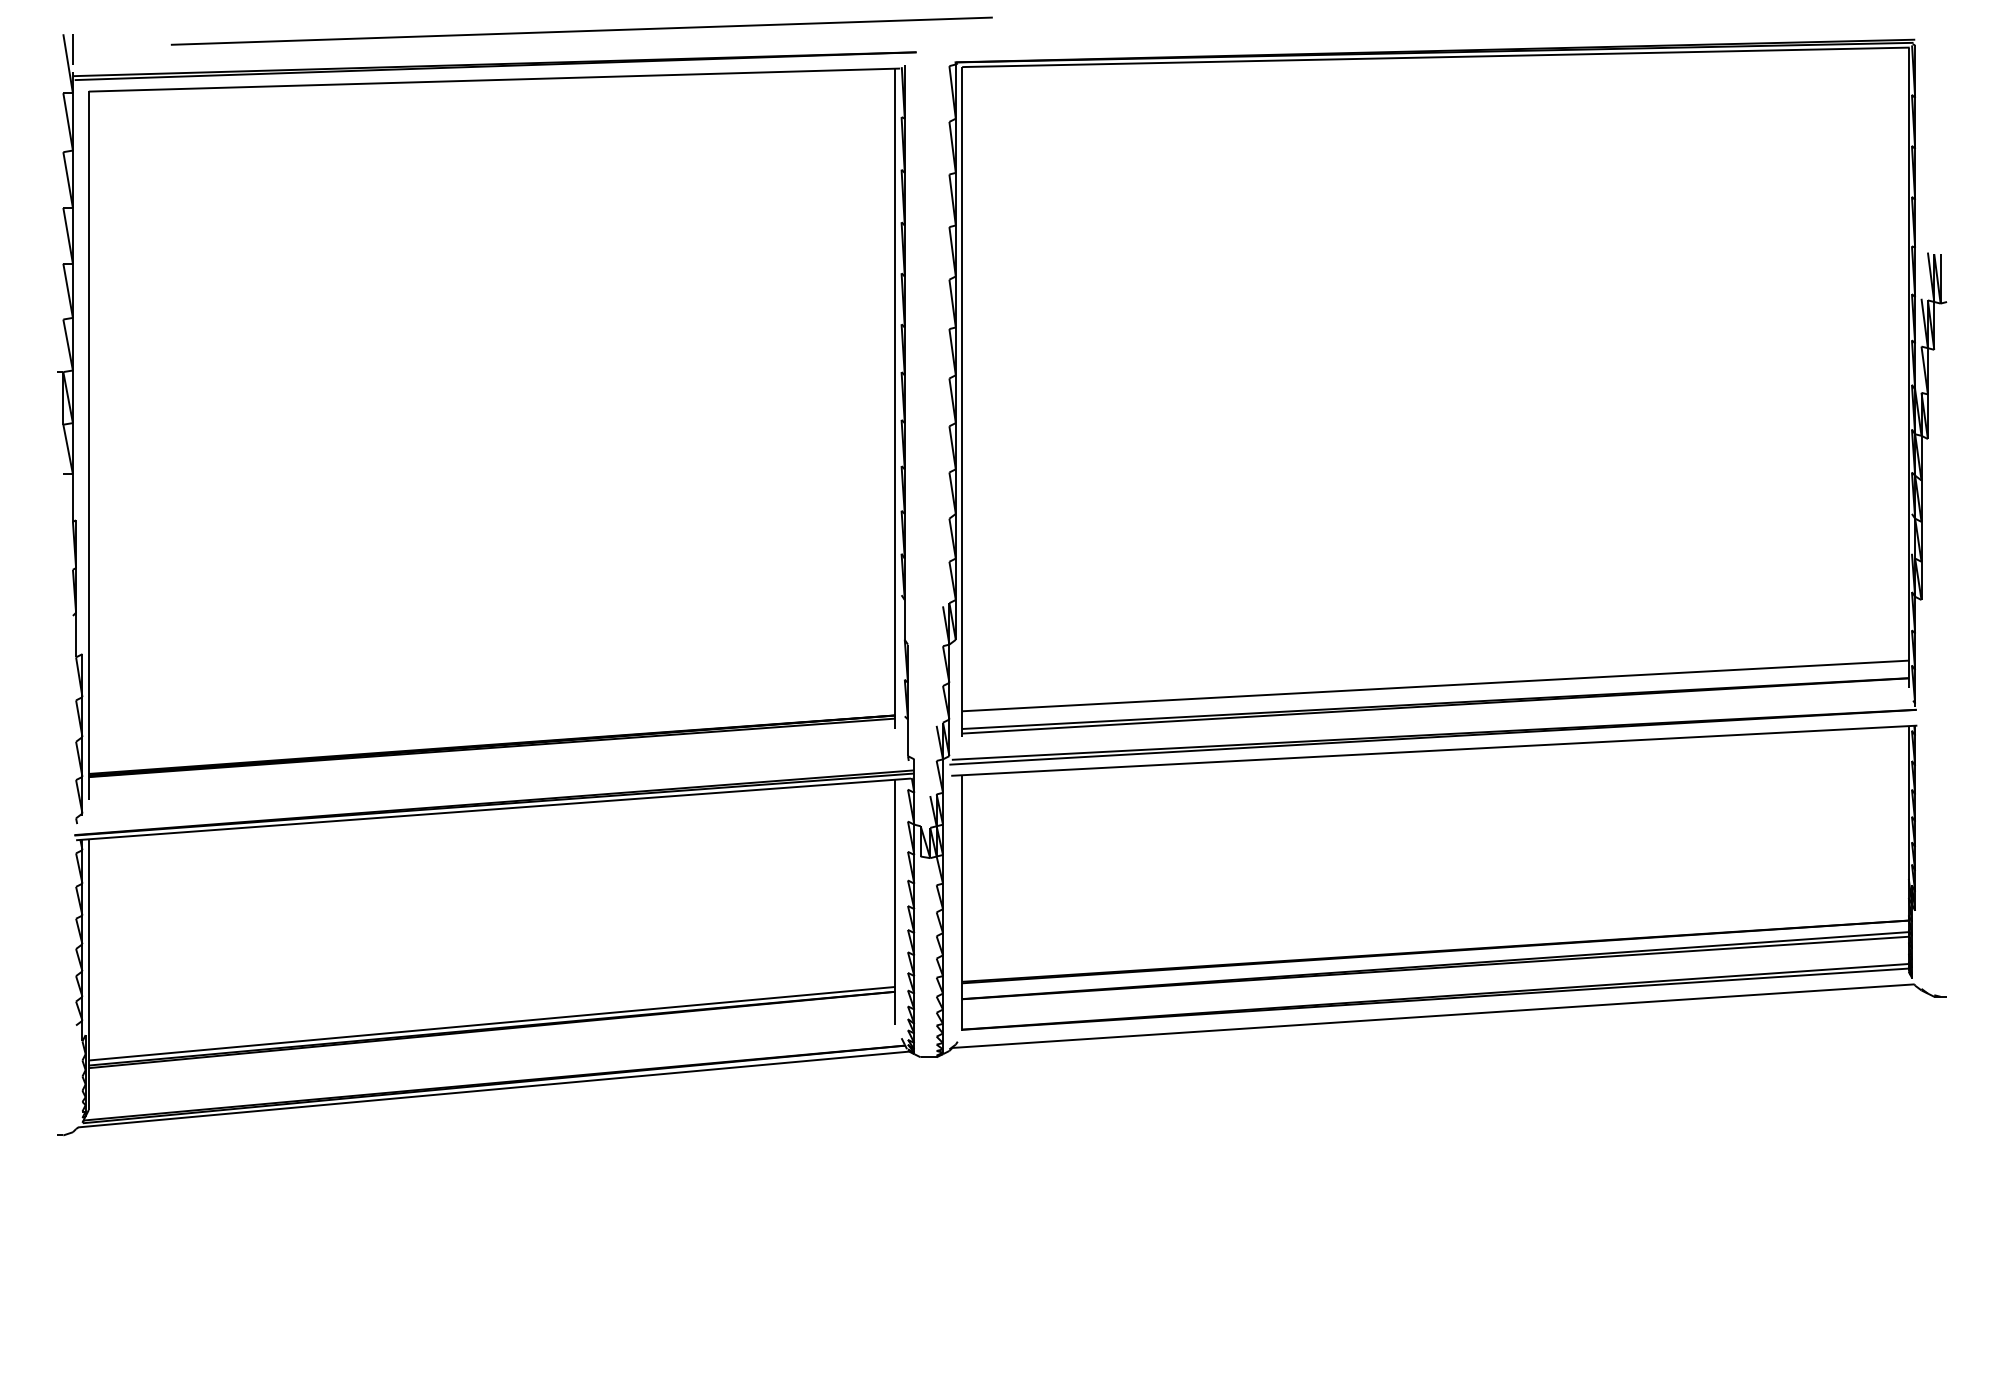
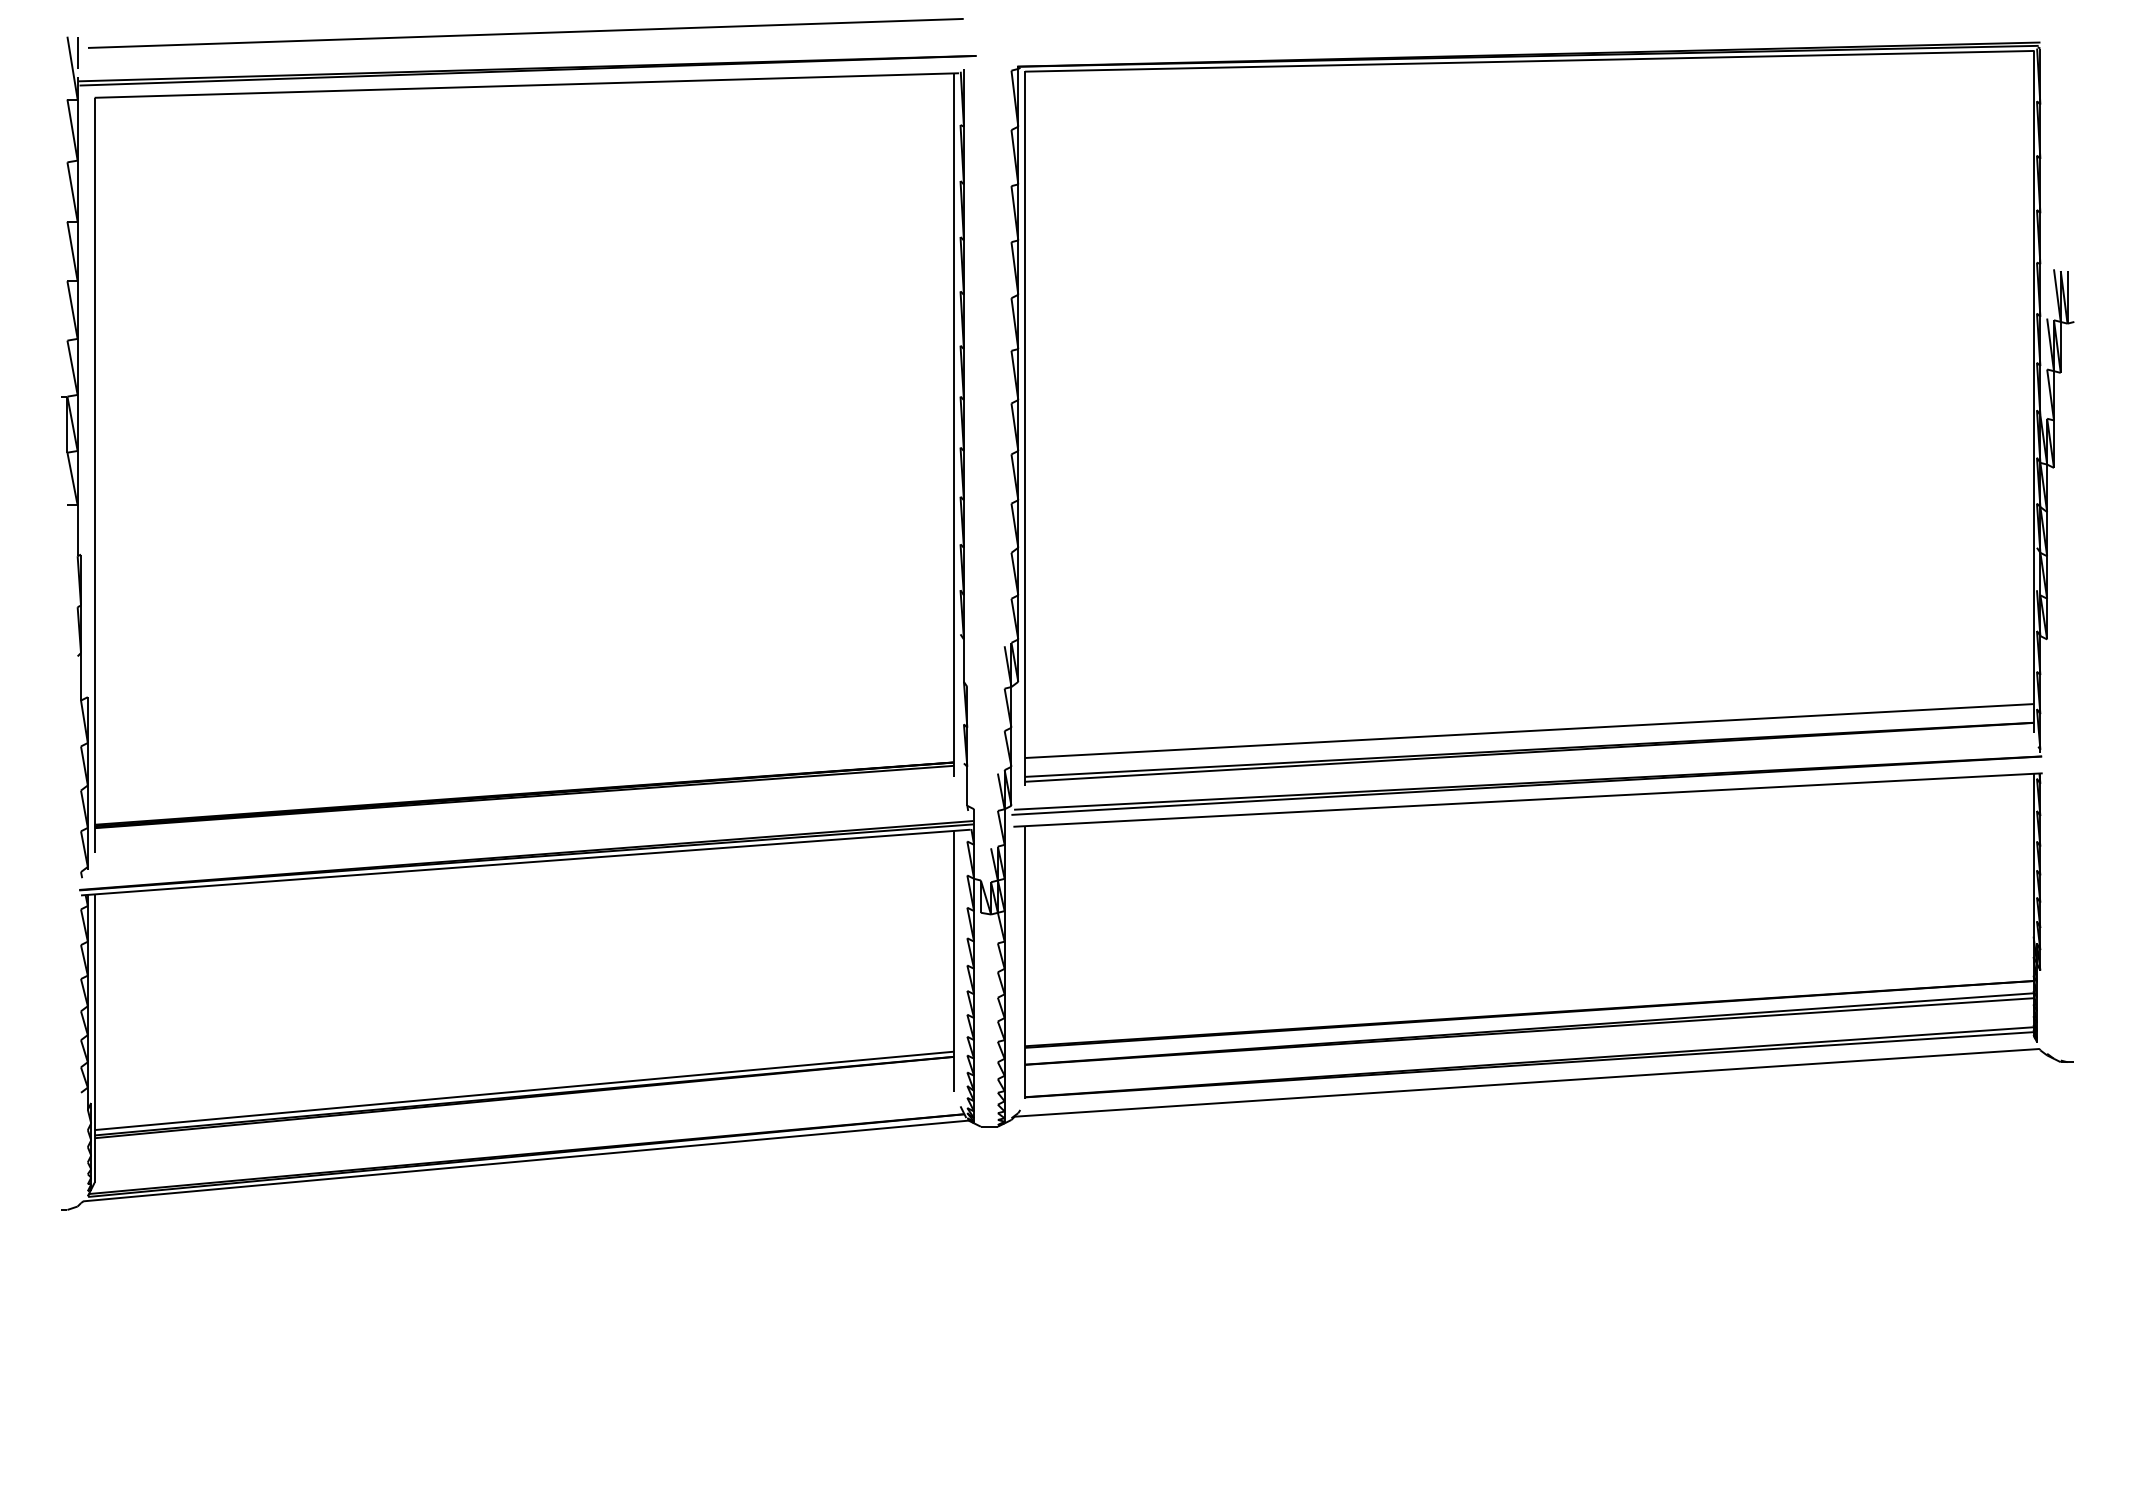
line: (581, 31) -> (525, 33), moved

